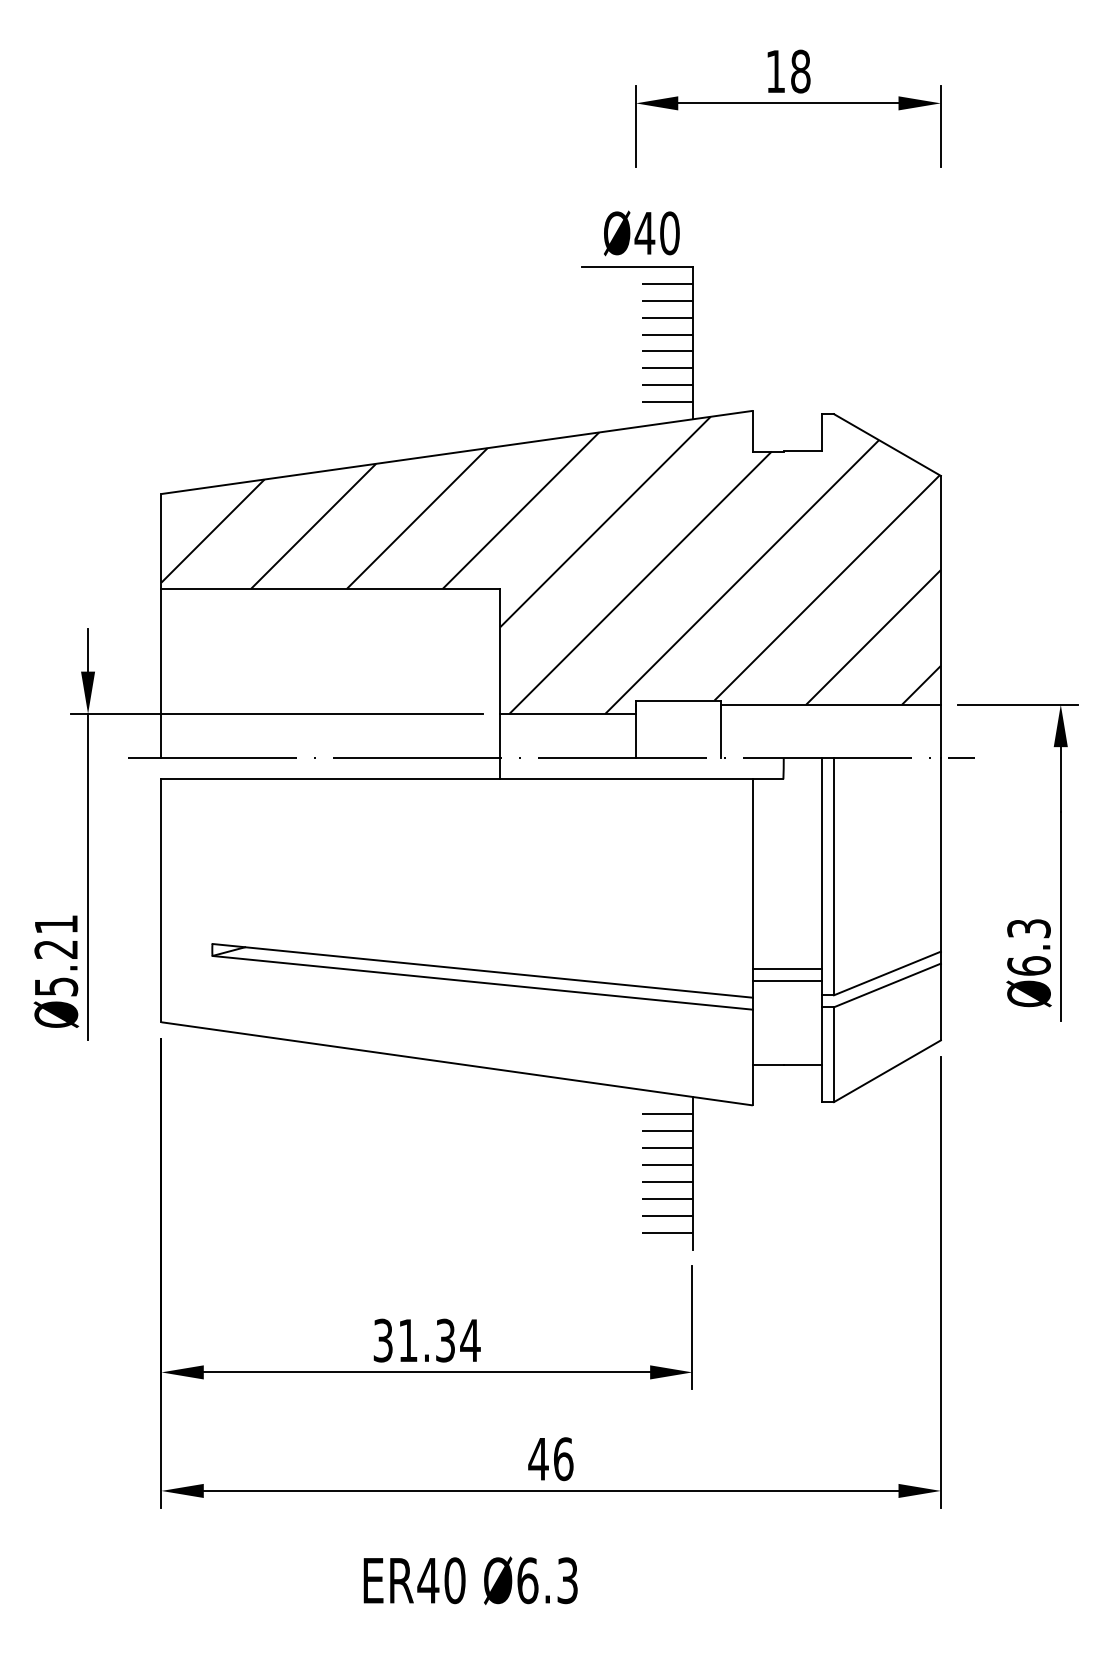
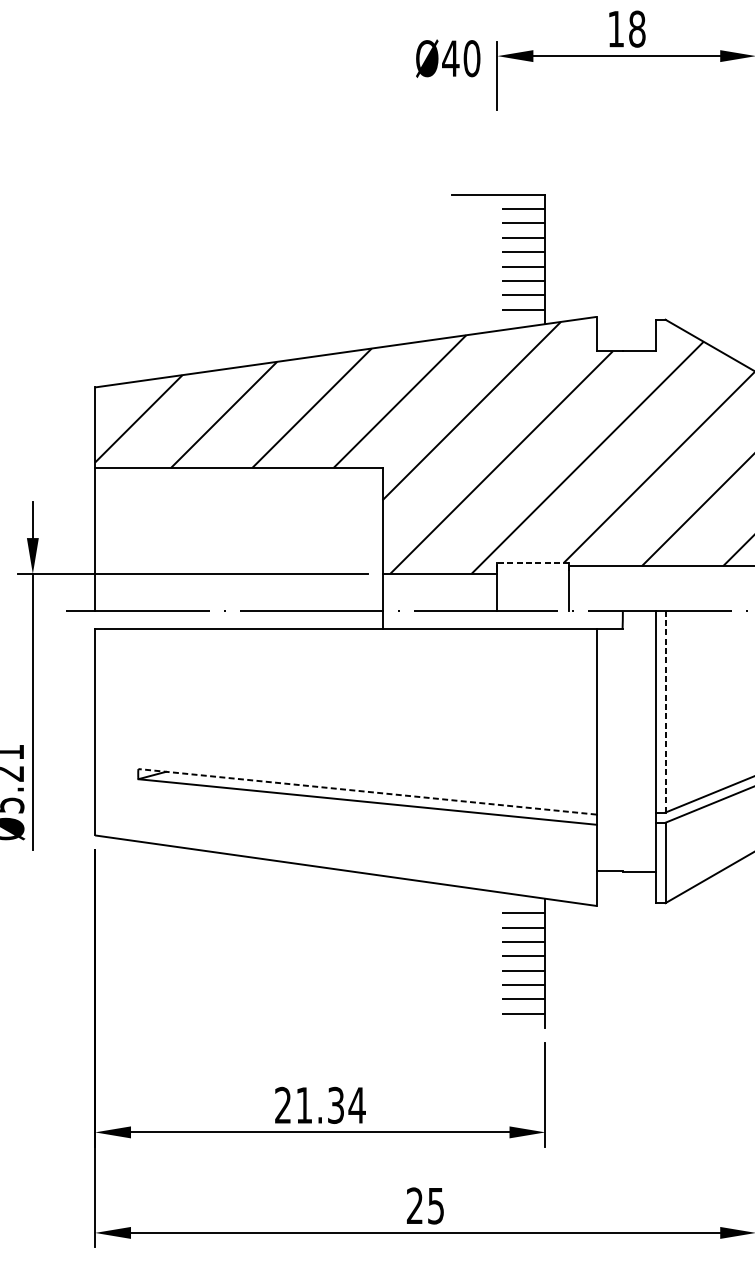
text: (641, 233) -> (447, 58), moved
line: (677, 700) -> (532, 562), solid -> dashed
line: (834, 876) -> (665, 711), solid -> dashed
line: (787, 968) -> (626, 789), removed
line: (482, 970) -> (367, 791), solid -> dashed
line: (787, 980) -> (626, 800), removed
text: (382, 1340) -> (282, 1105), 31.34 -> 21.34
text: (550, 1459) -> (425, 1206), 46 -> 25

